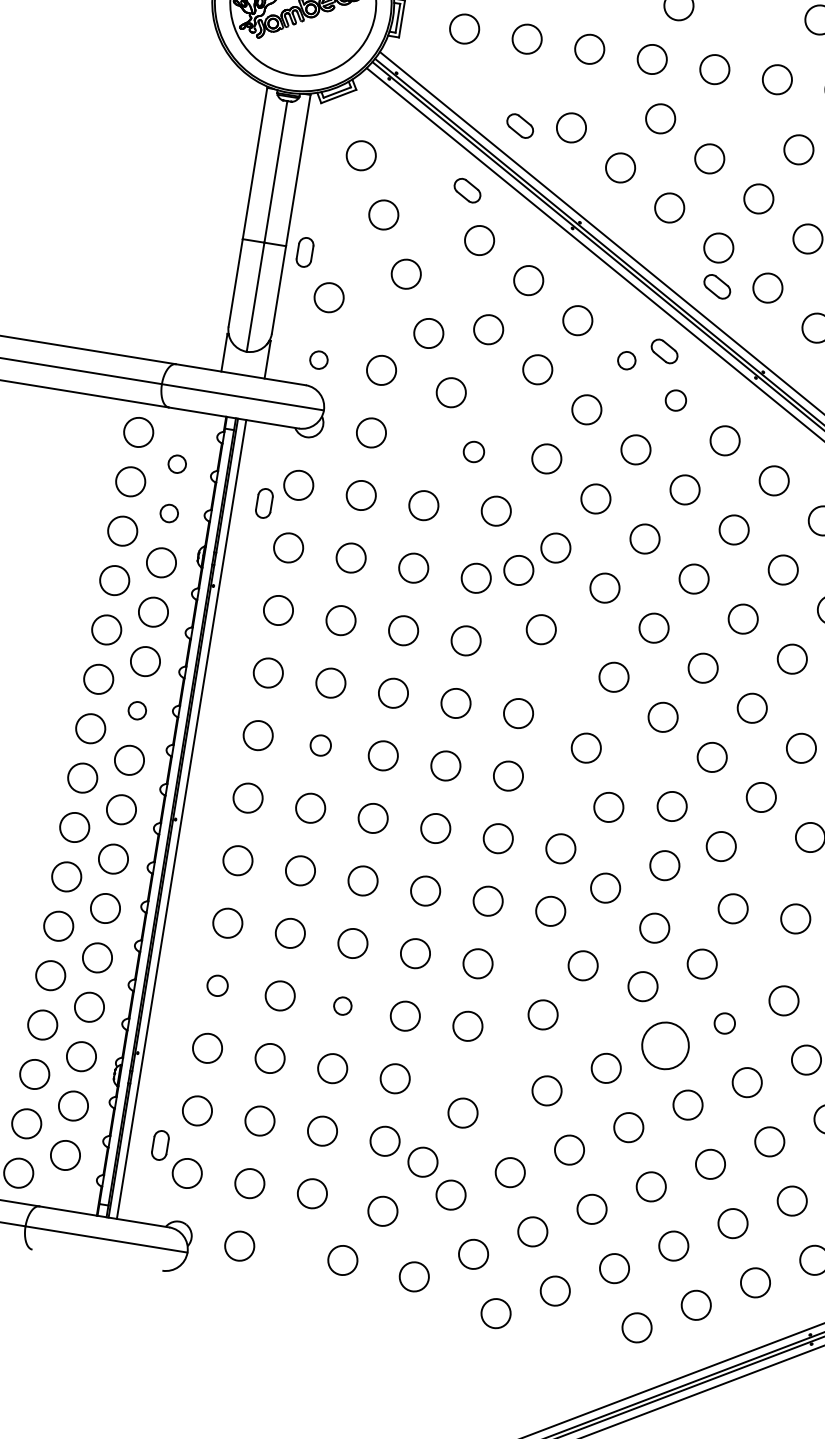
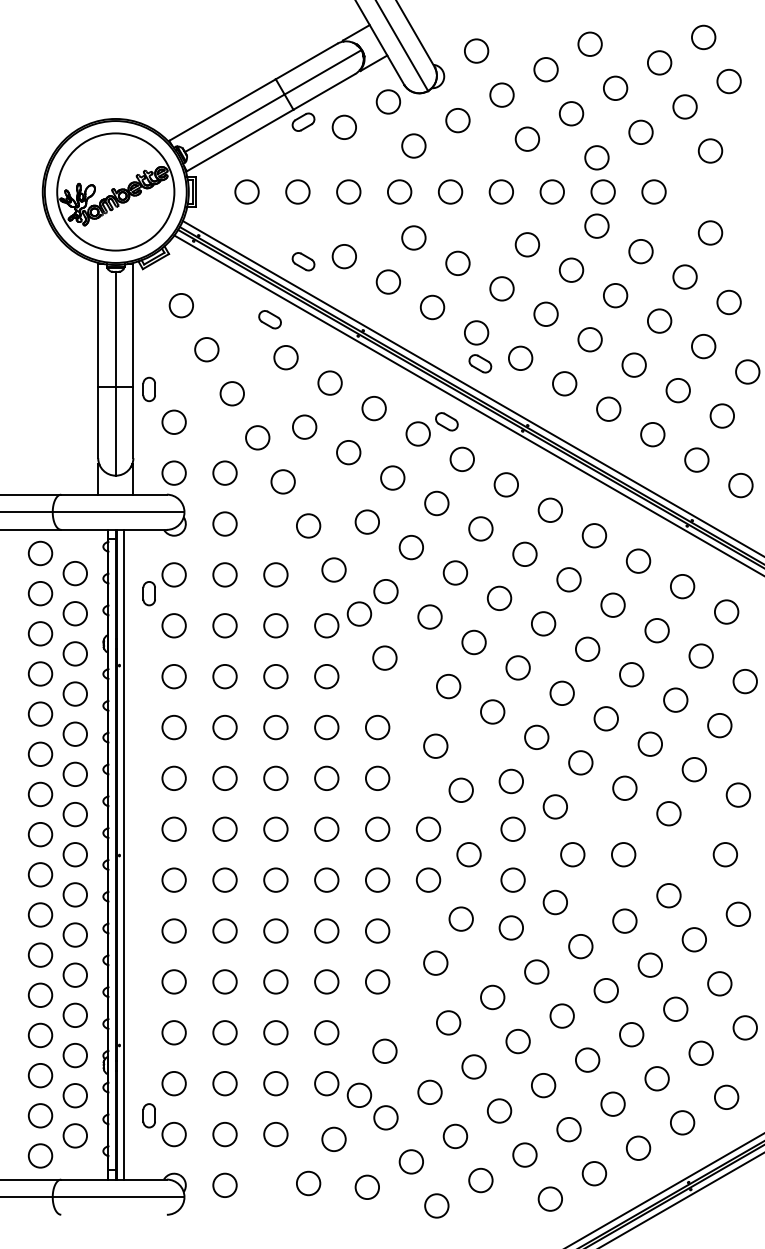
circle: (318, 359) -> (173, 472), size x1.67
circle: (626, 359) -> (417, 433), size x1.67
circle: (675, 399) -> (461, 458), size x1.43
circle: (473, 451) -> (308, 525), size x1.43
circle: (176, 463) -> (74, 573), size x1.67
circle: (168, 512) -> (74, 613), size x1.67
circle: (136, 709) -> (74, 773), size x1.67
circle: (320, 744) -> (224, 777), size x1.43
circle: (216, 985) -> (173, 981), size x1.43
circle: (342, 1005) -> (275, 981), size x1.67
circle: (724, 1023) -> (580, 946), size x1.43
circle: (665, 1045) -> (536, 971), size x0.62

